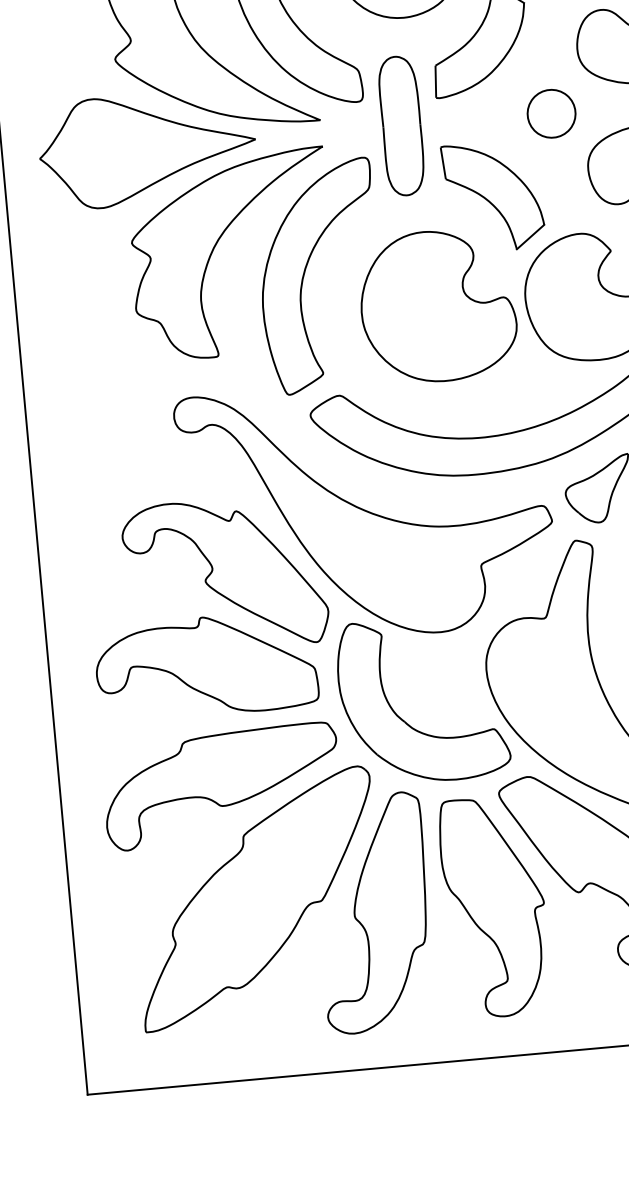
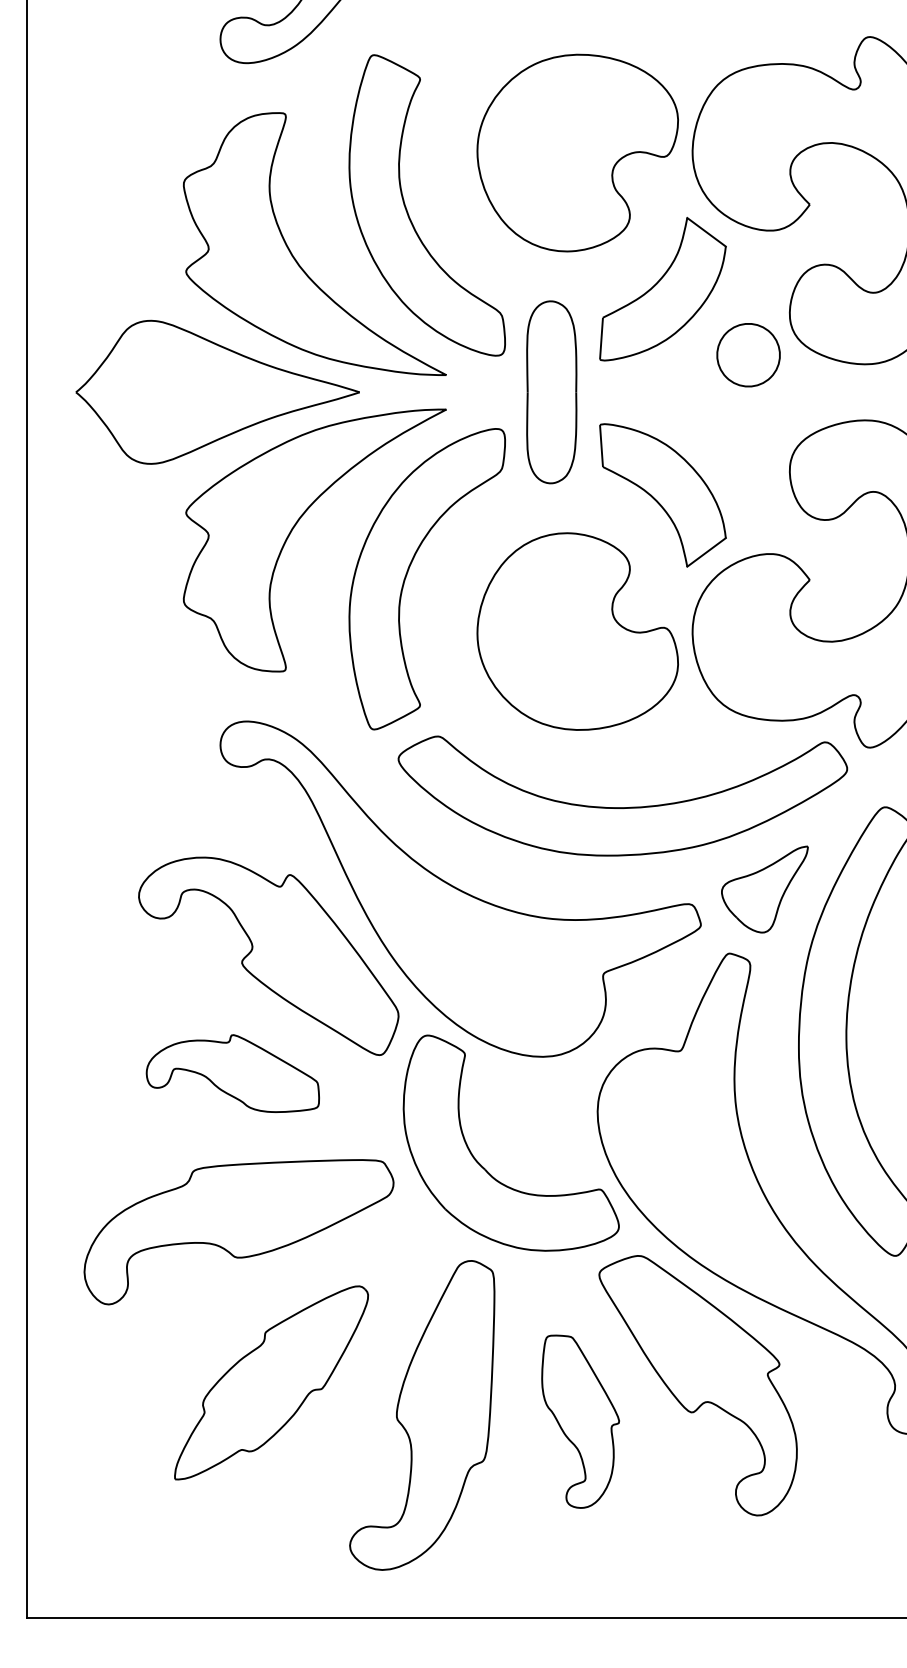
part: (551, 114) -> (748, 355), moved
part: (206, 666) -> (232, 1073), size x0.6
part: (257, 898) -> (271, 1382), size x0.6
part: (494, 906) -> (580, 1421), size x0.6

